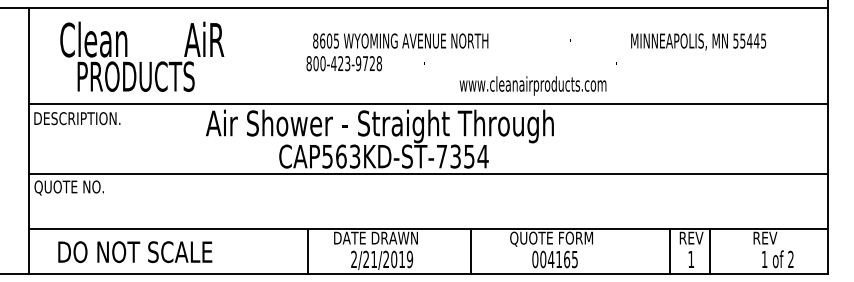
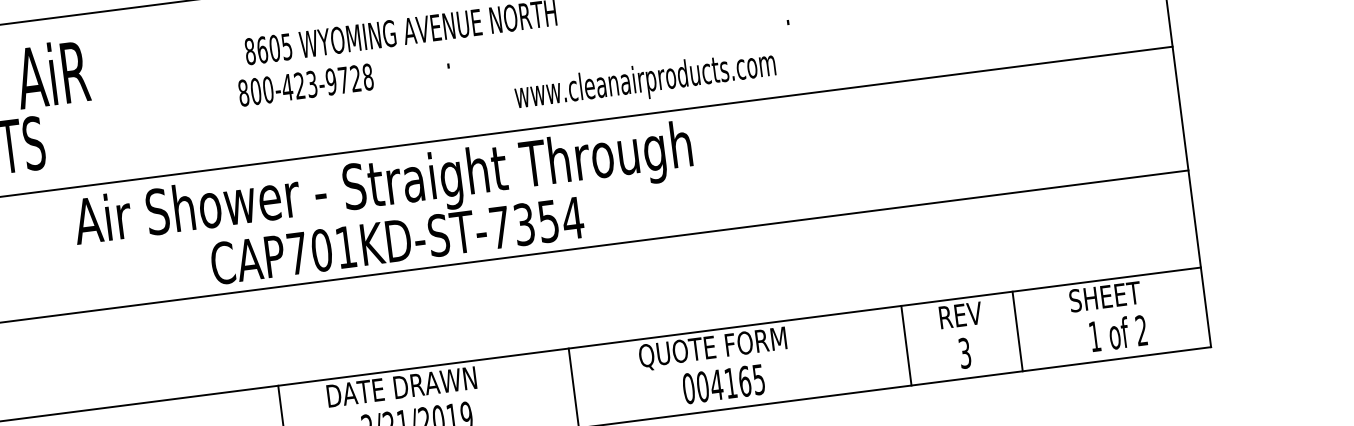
text: (341, 156) -> (322, 250), CAP563KD-ST-7354 -> CAP701KD-ST-7354
text: (773, 237) -> (1105, 295), REV -> SHEET
line: (670, 250) -> (906, 344), moved
line: (710, 250) -> (1018, 330), moved
text: (691, 259) -> (965, 353), 1 -> 3

